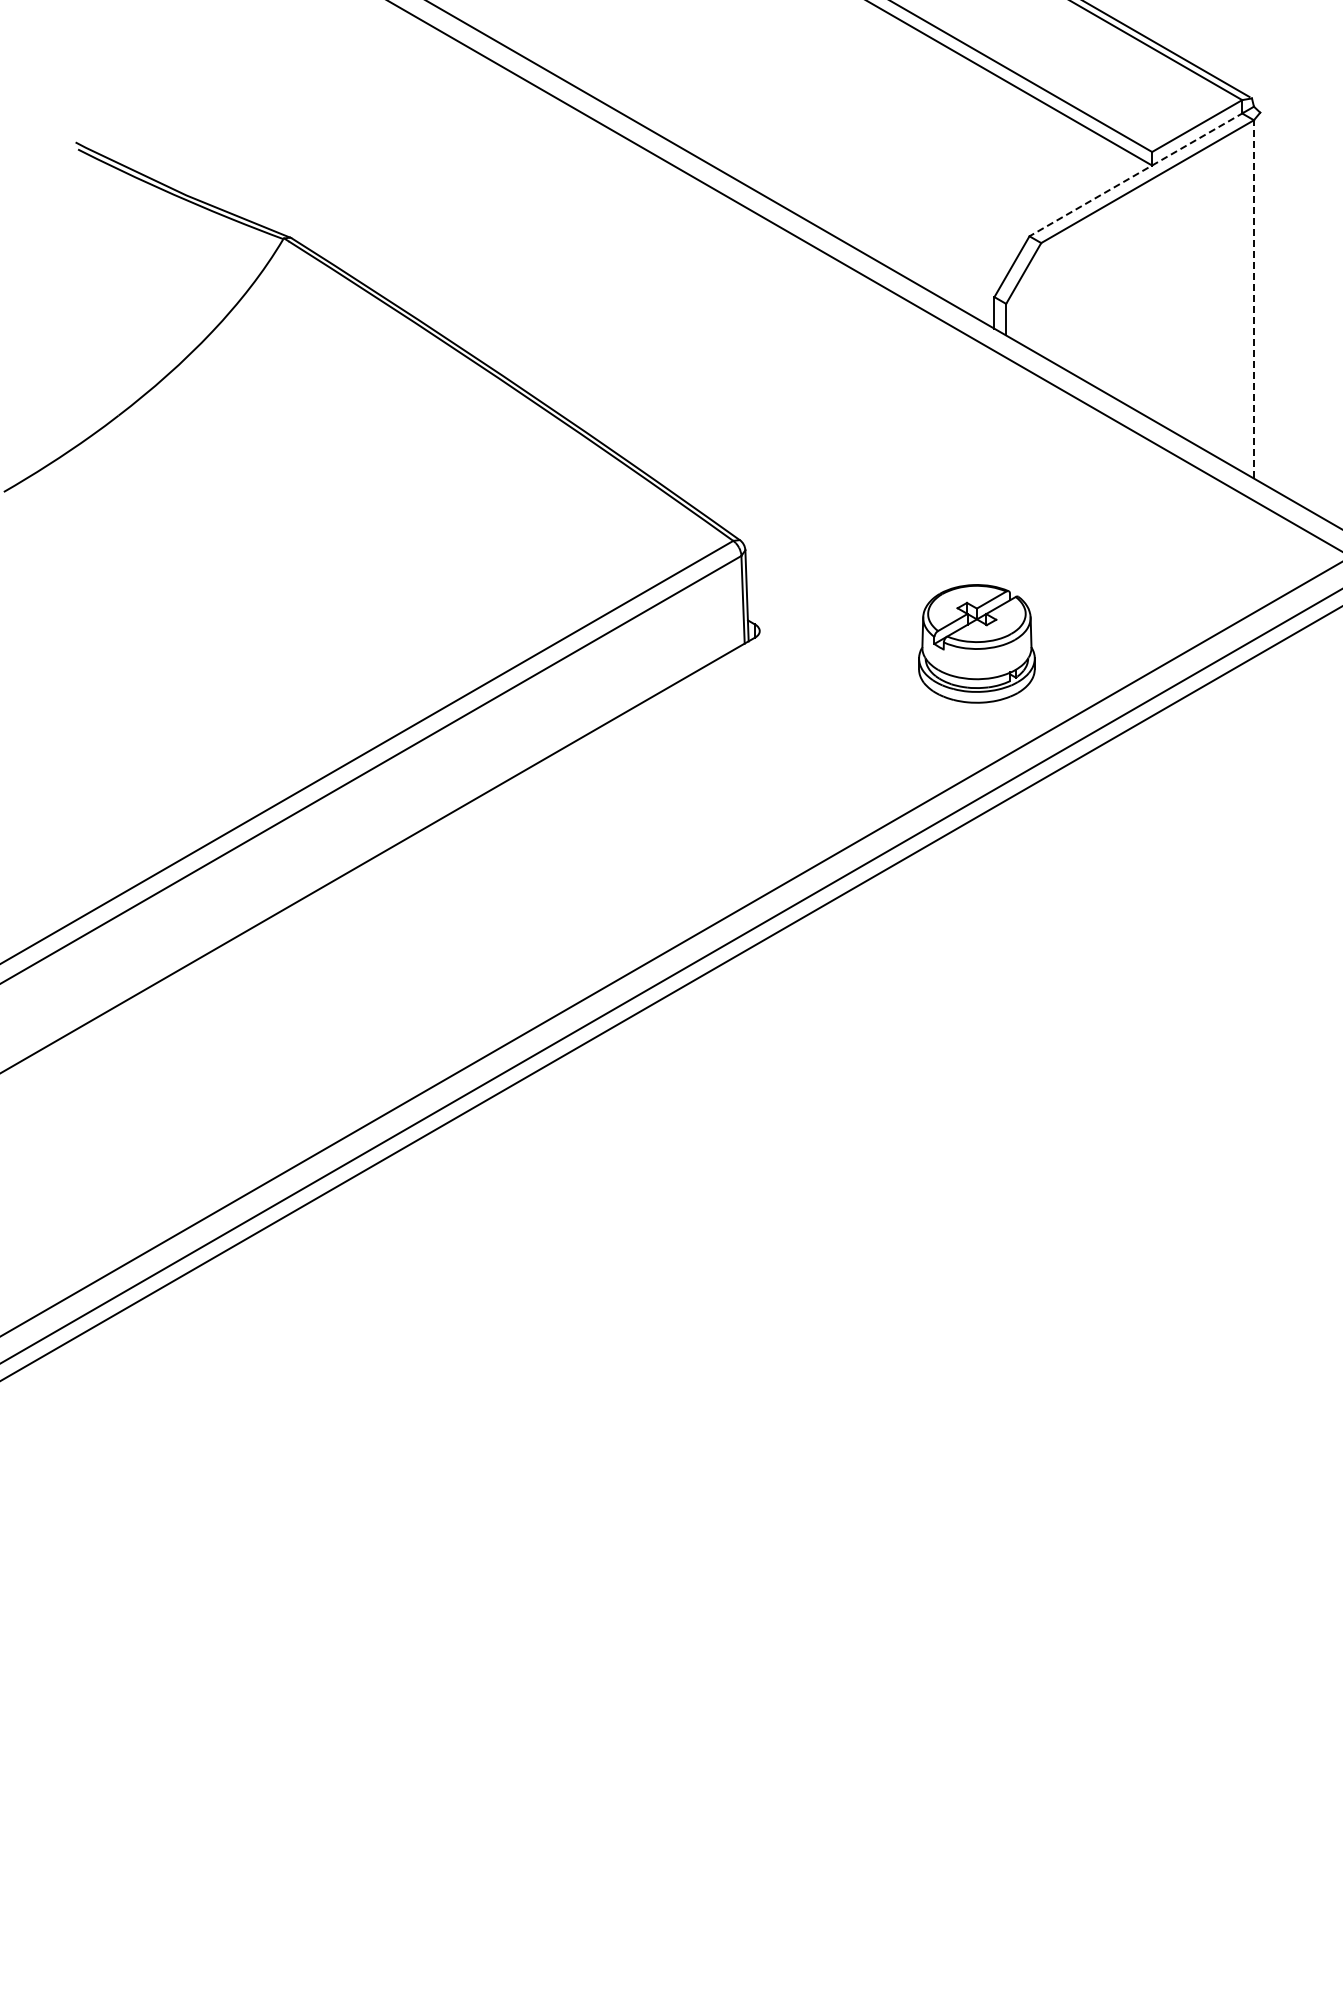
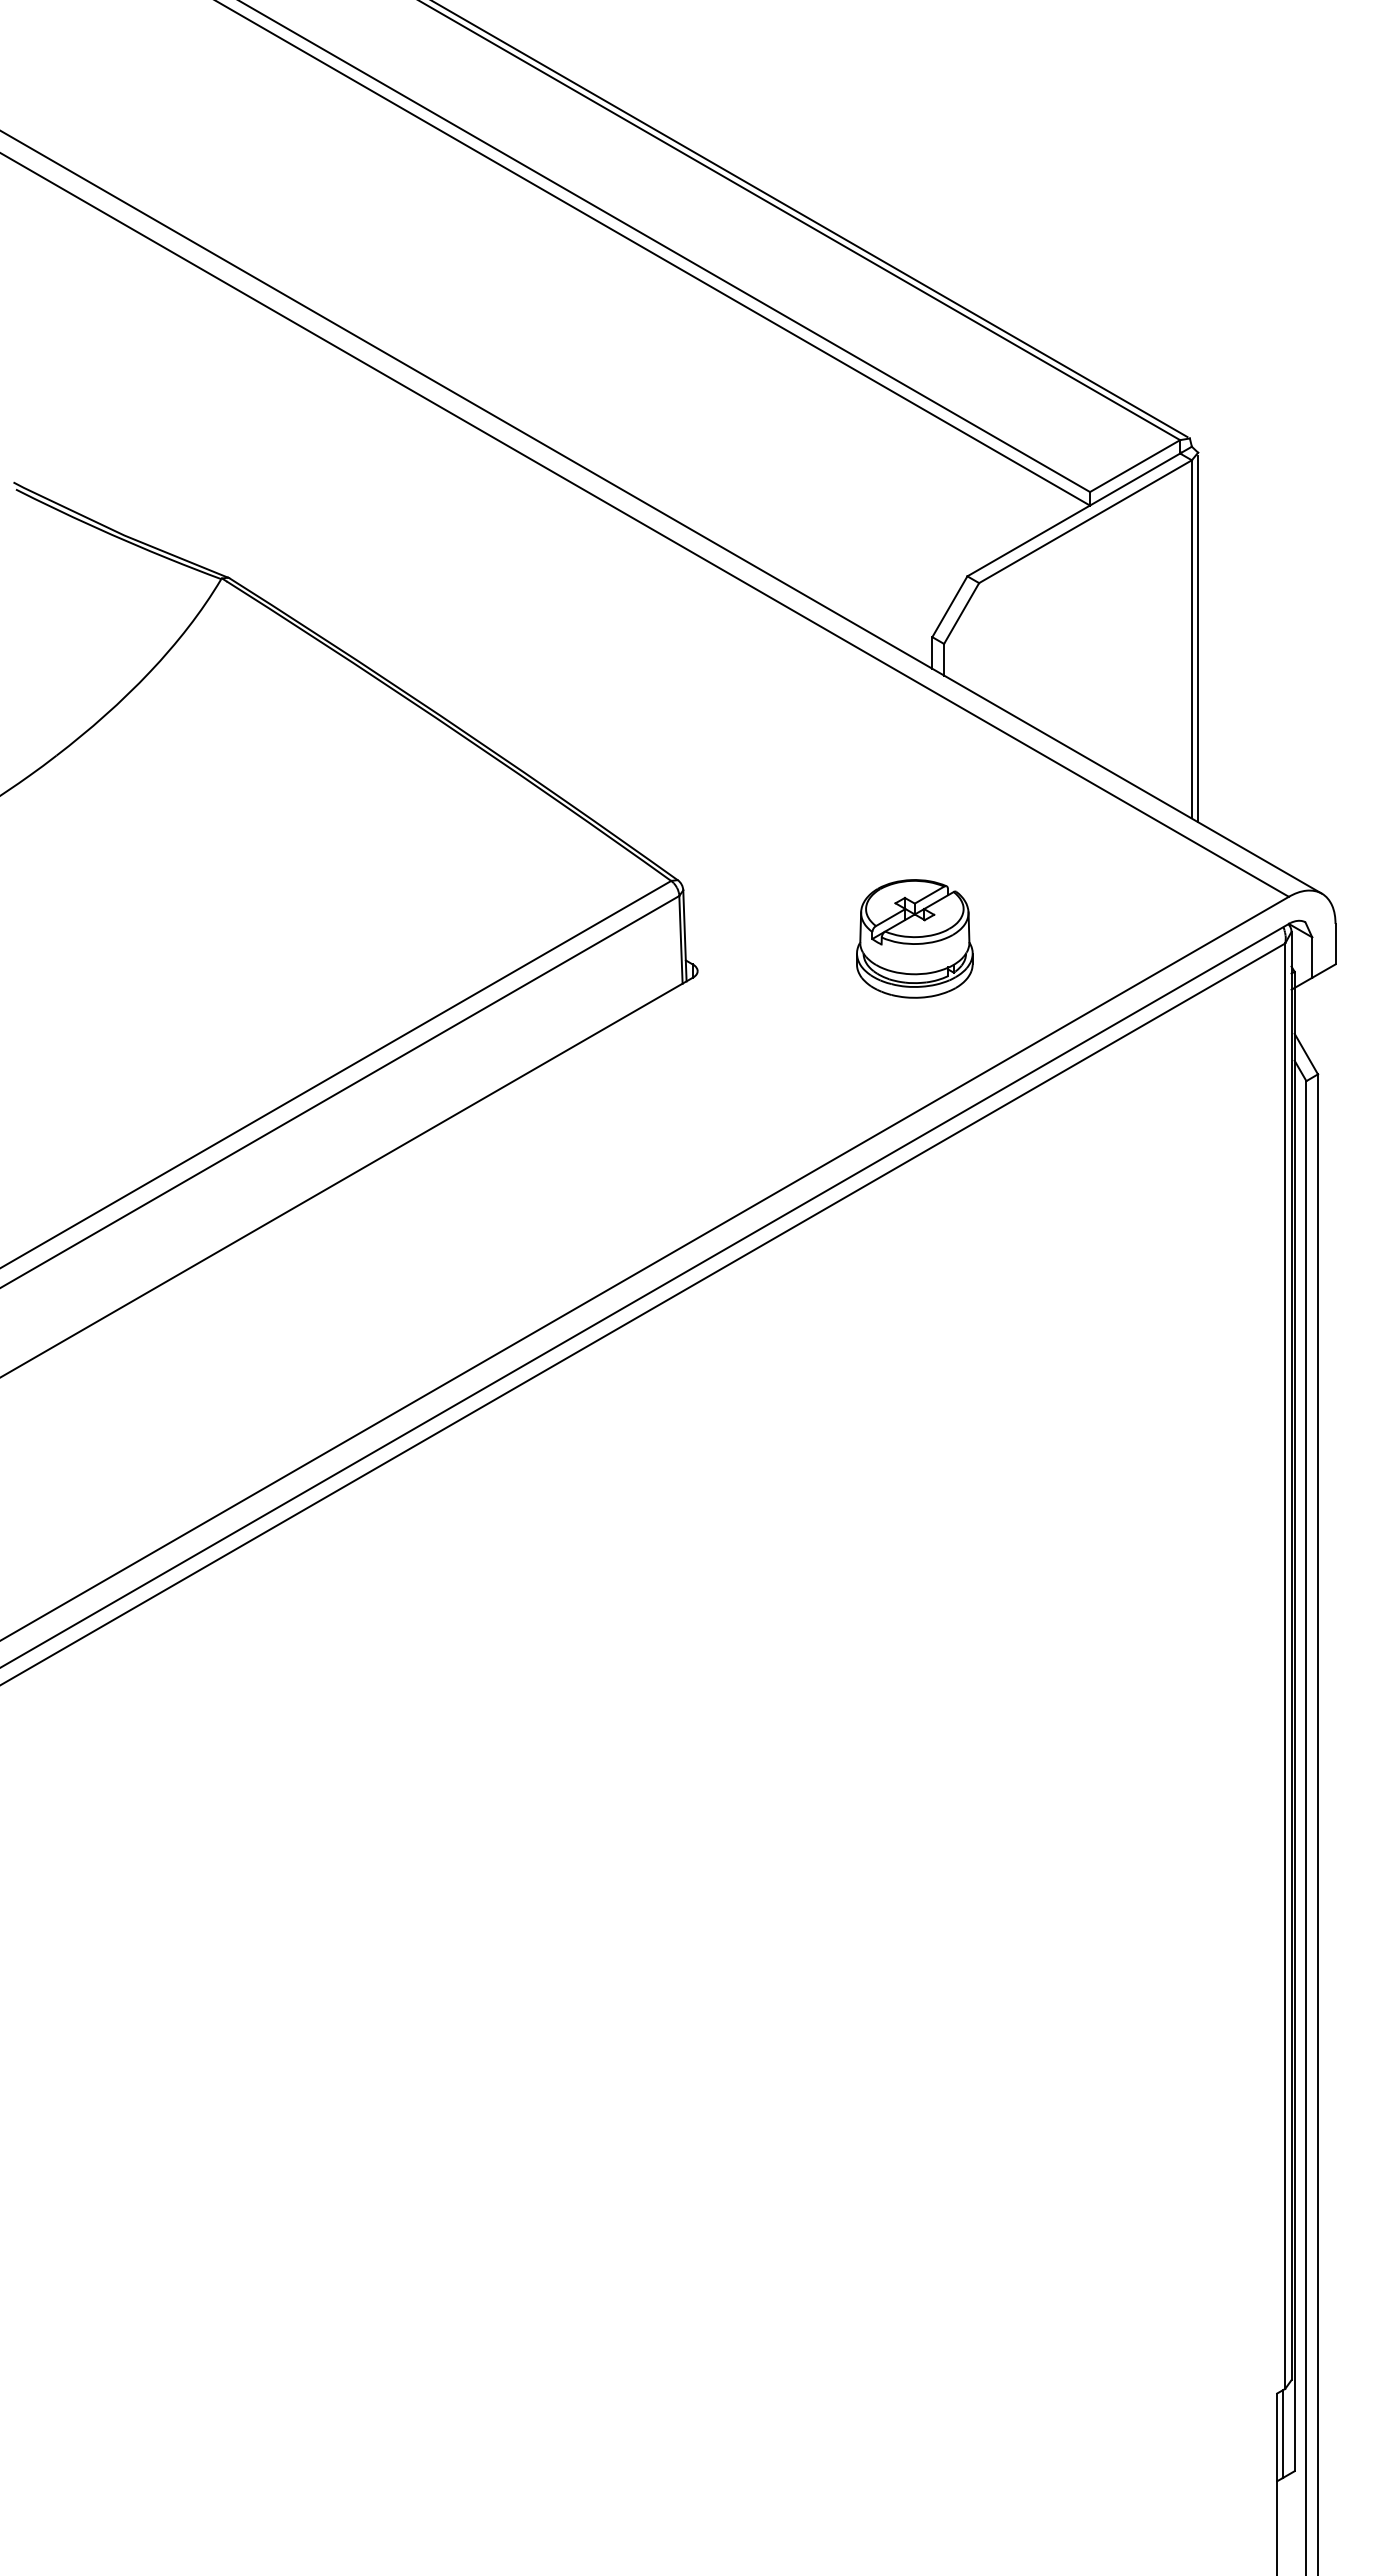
line: (1136, 174) -> (1074, 514), dashed -> solid
line: (1253, 298) -> (1191, 638), dashed -> solid
line: (1260, 298) -> (1198, 638), added
part: (976, 643) -> (914, 938), moved

